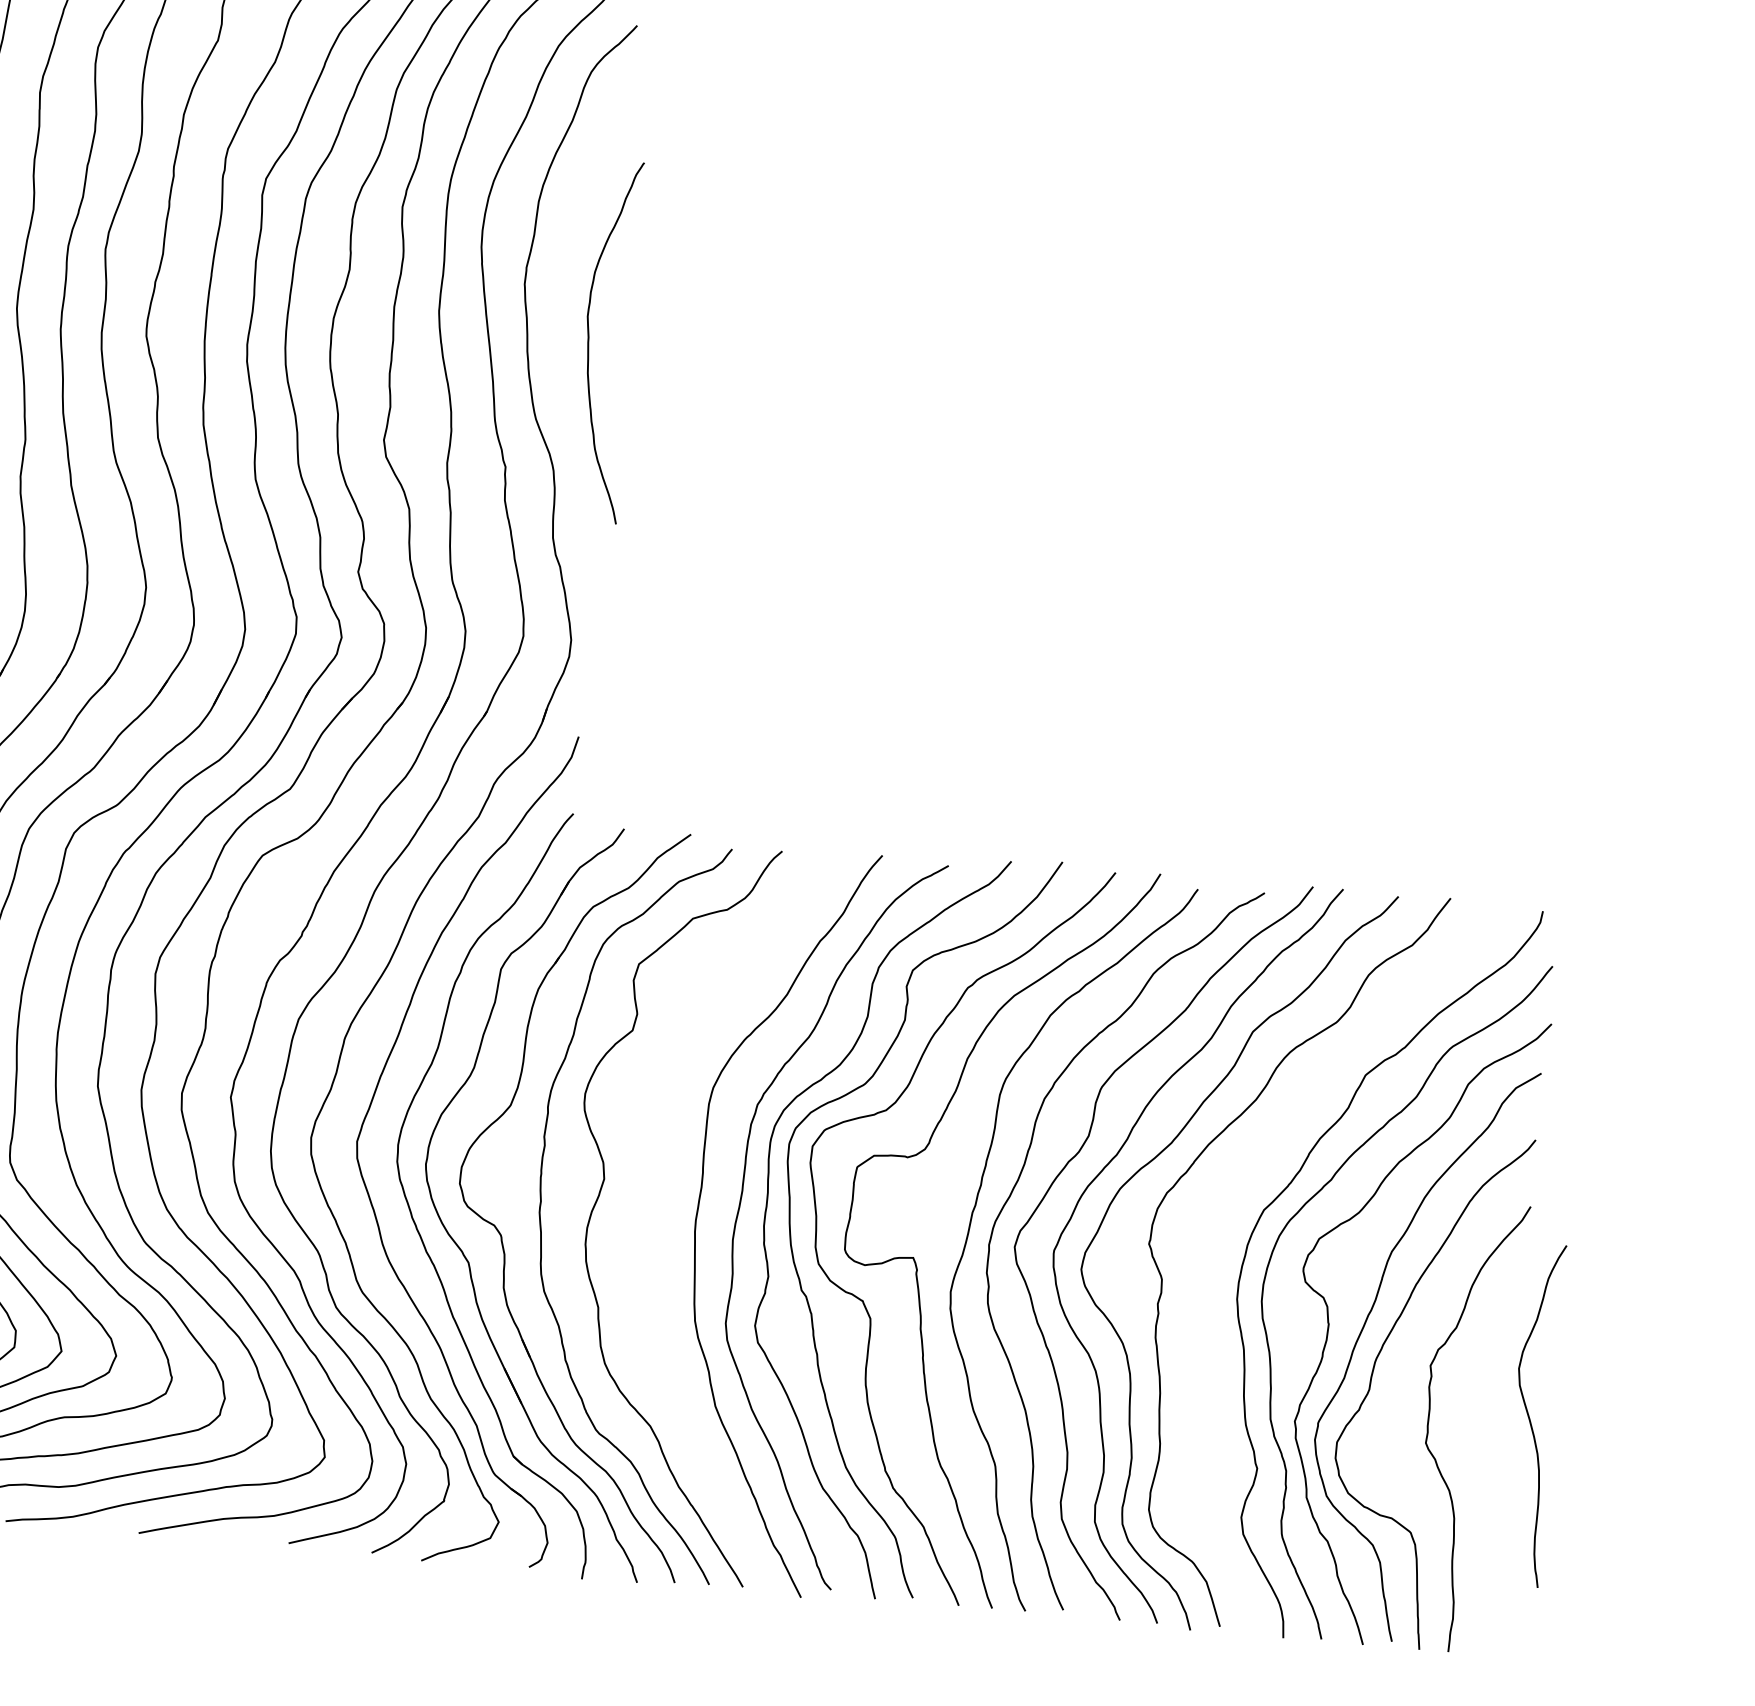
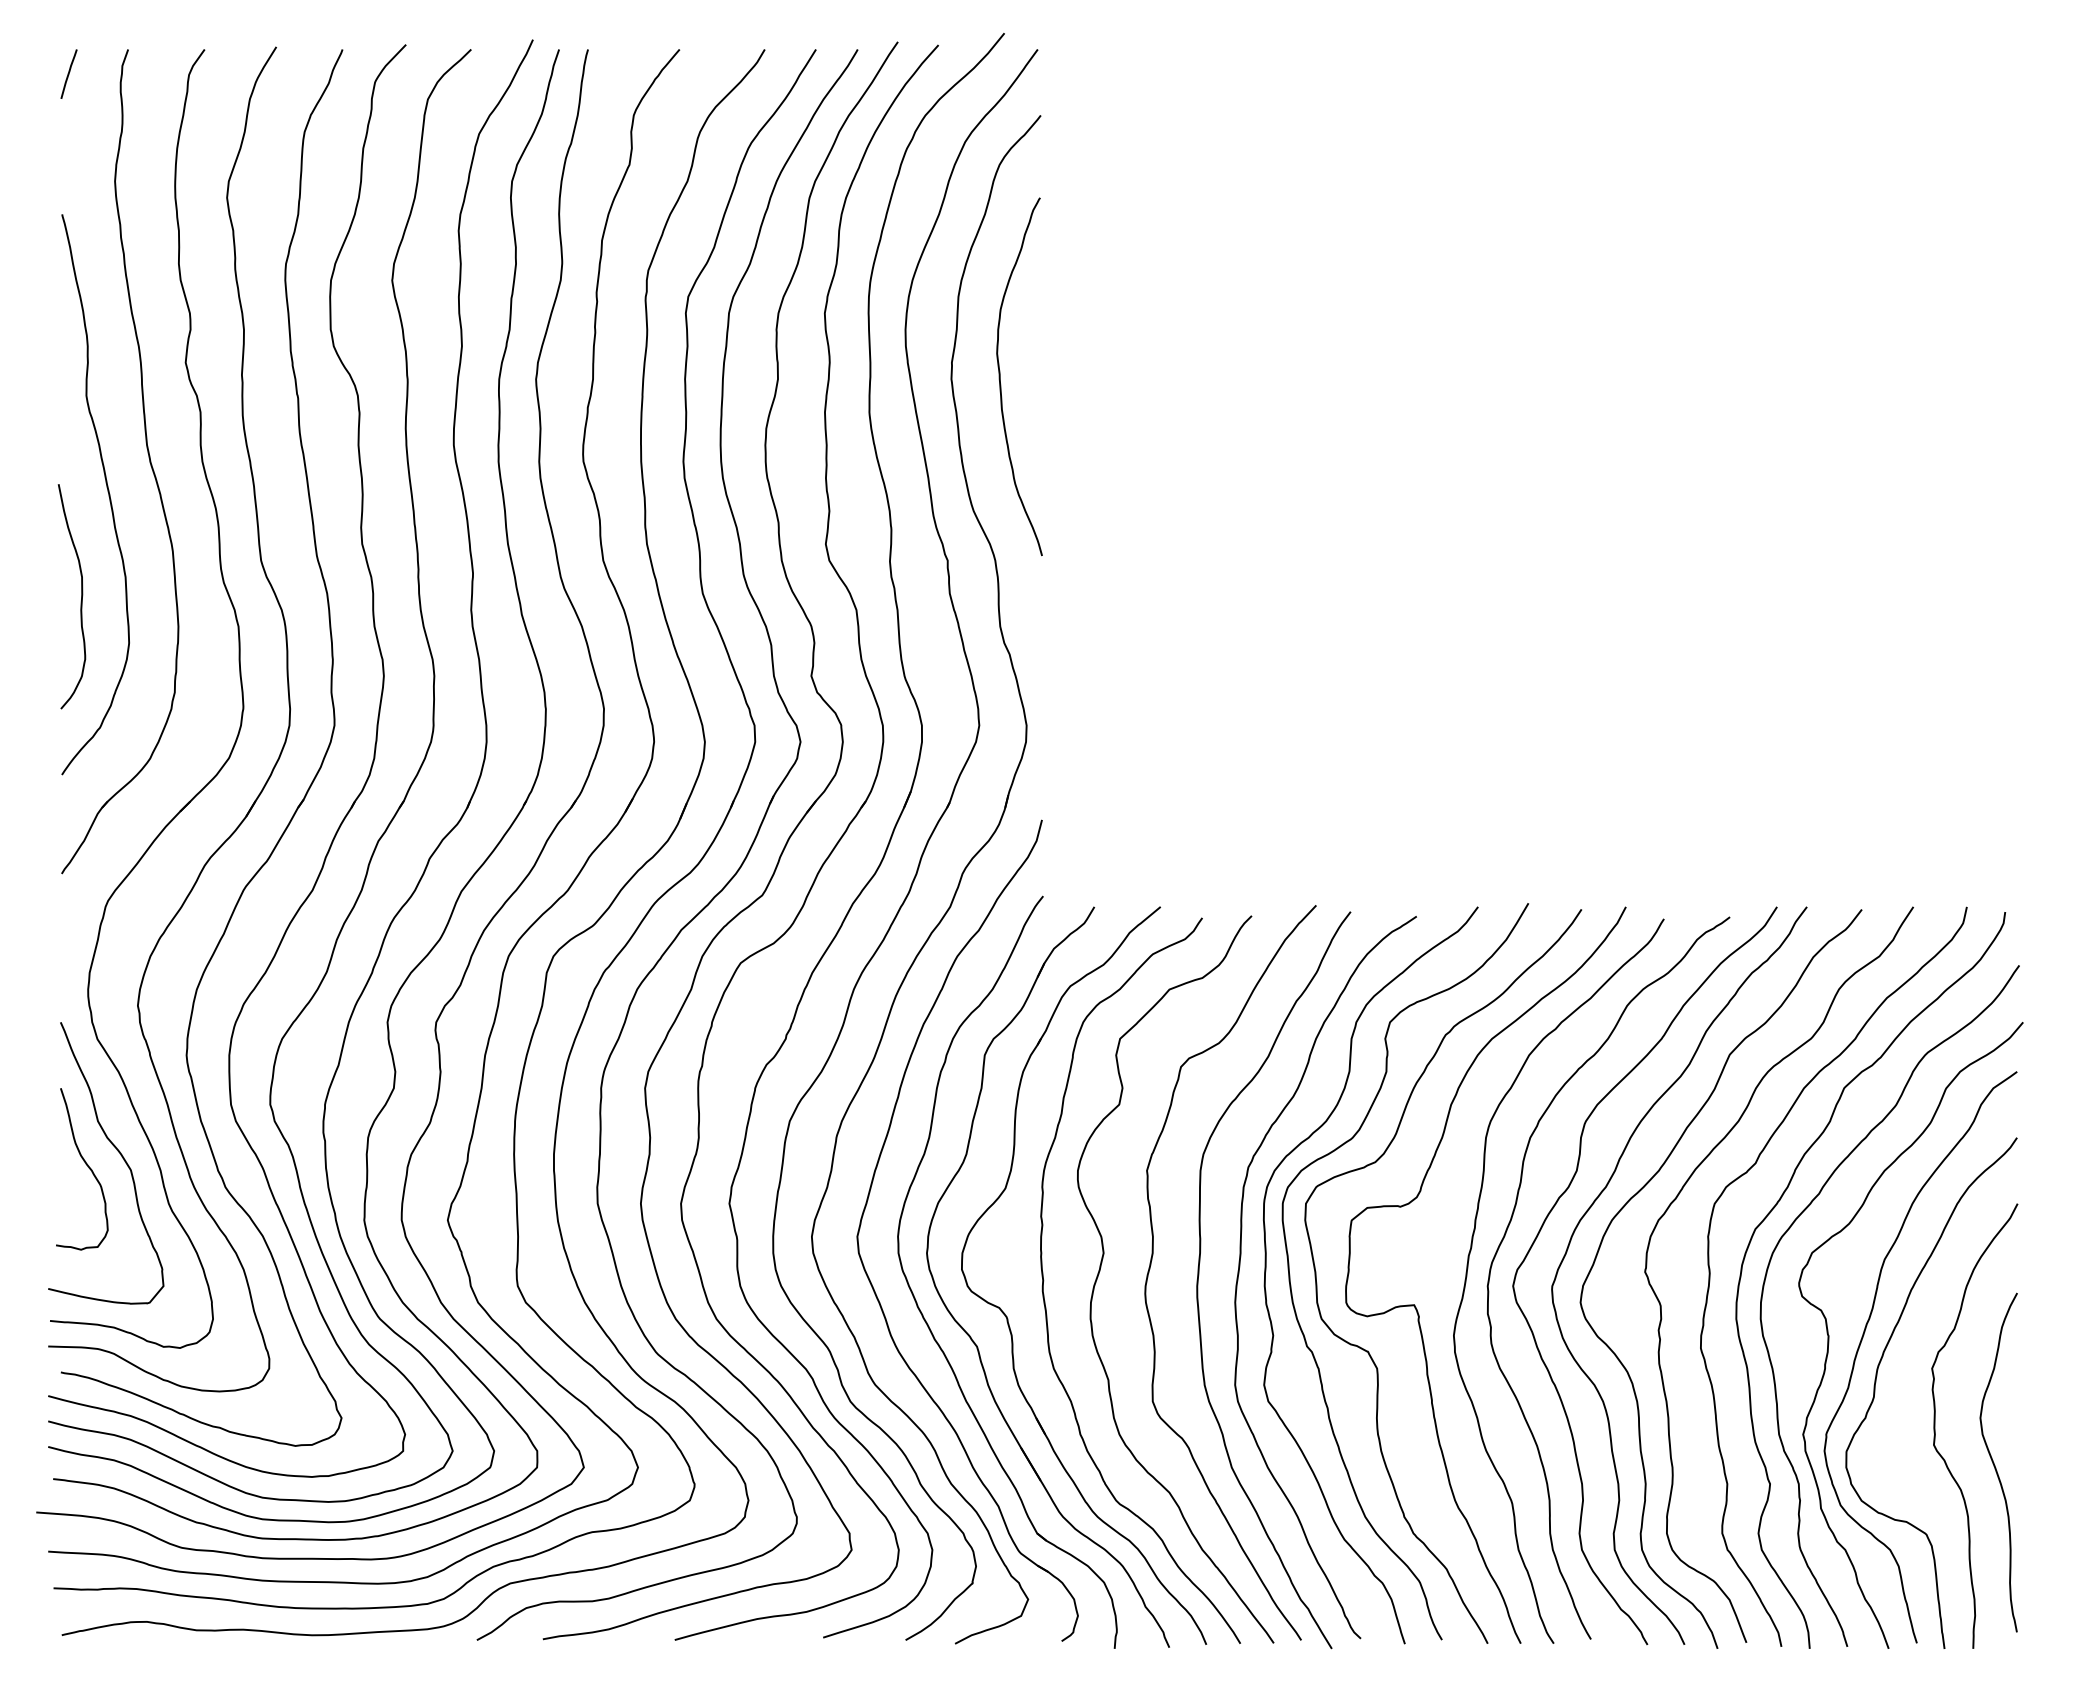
curve: (589, 339) -> (1000, 376), moved
curve: (654, 1185) -> (1153, 1255), added
curve: (1214, 1254) -> (1710, 1276), added
curve: (1529, 1414) -> (1994, 1462), moved

